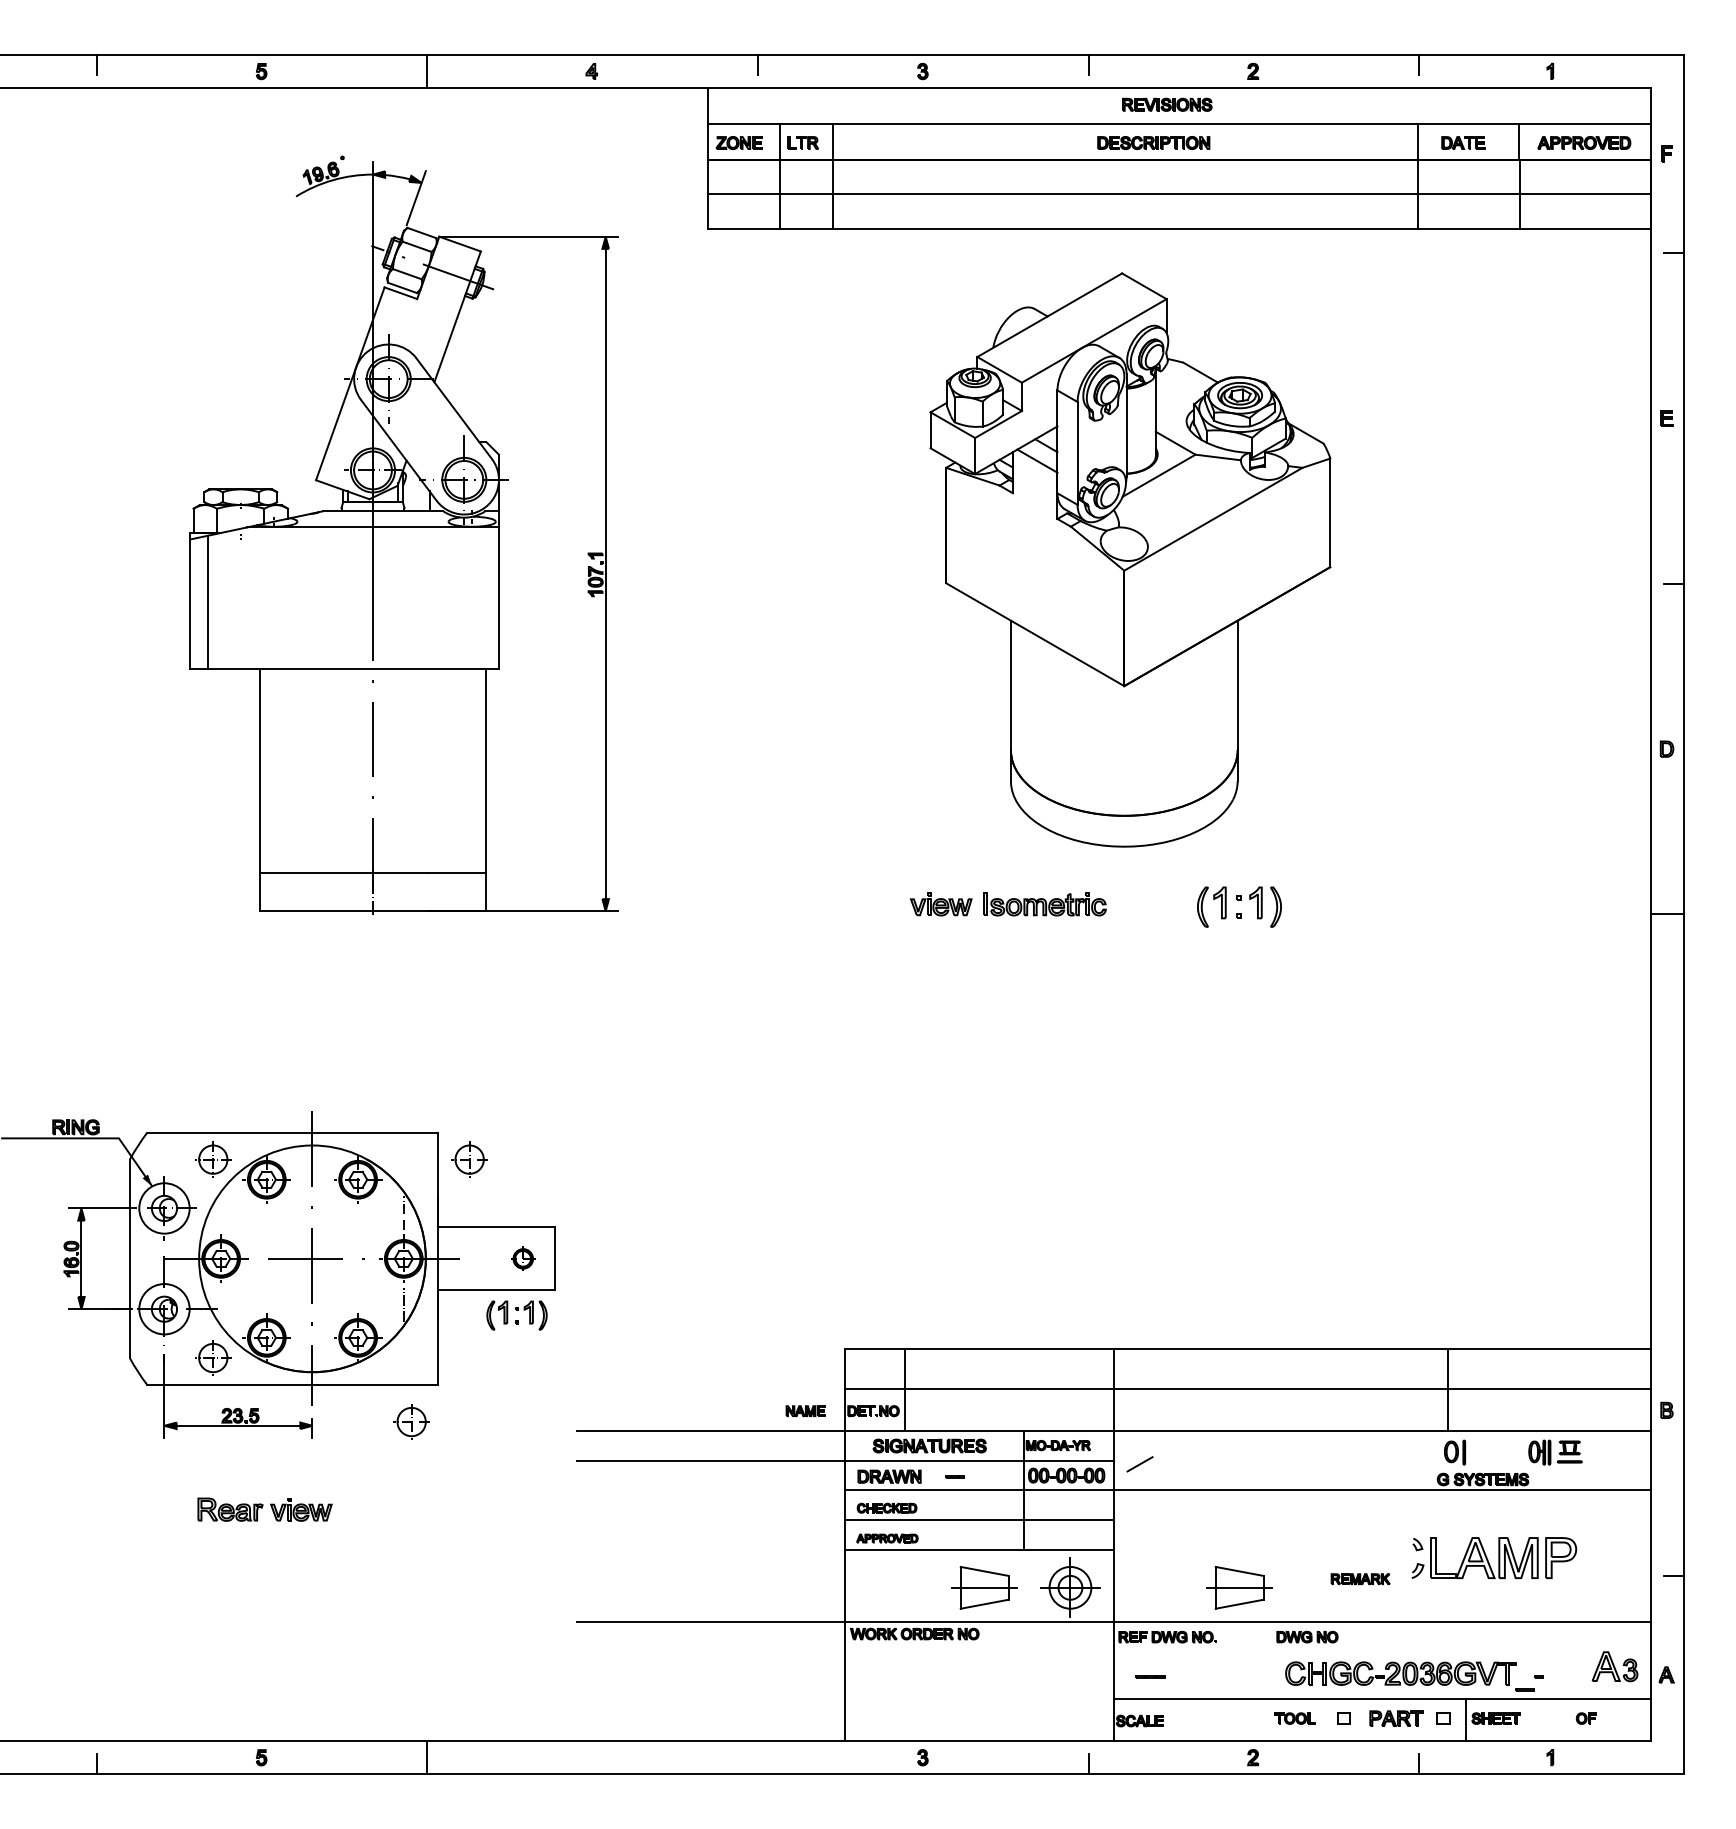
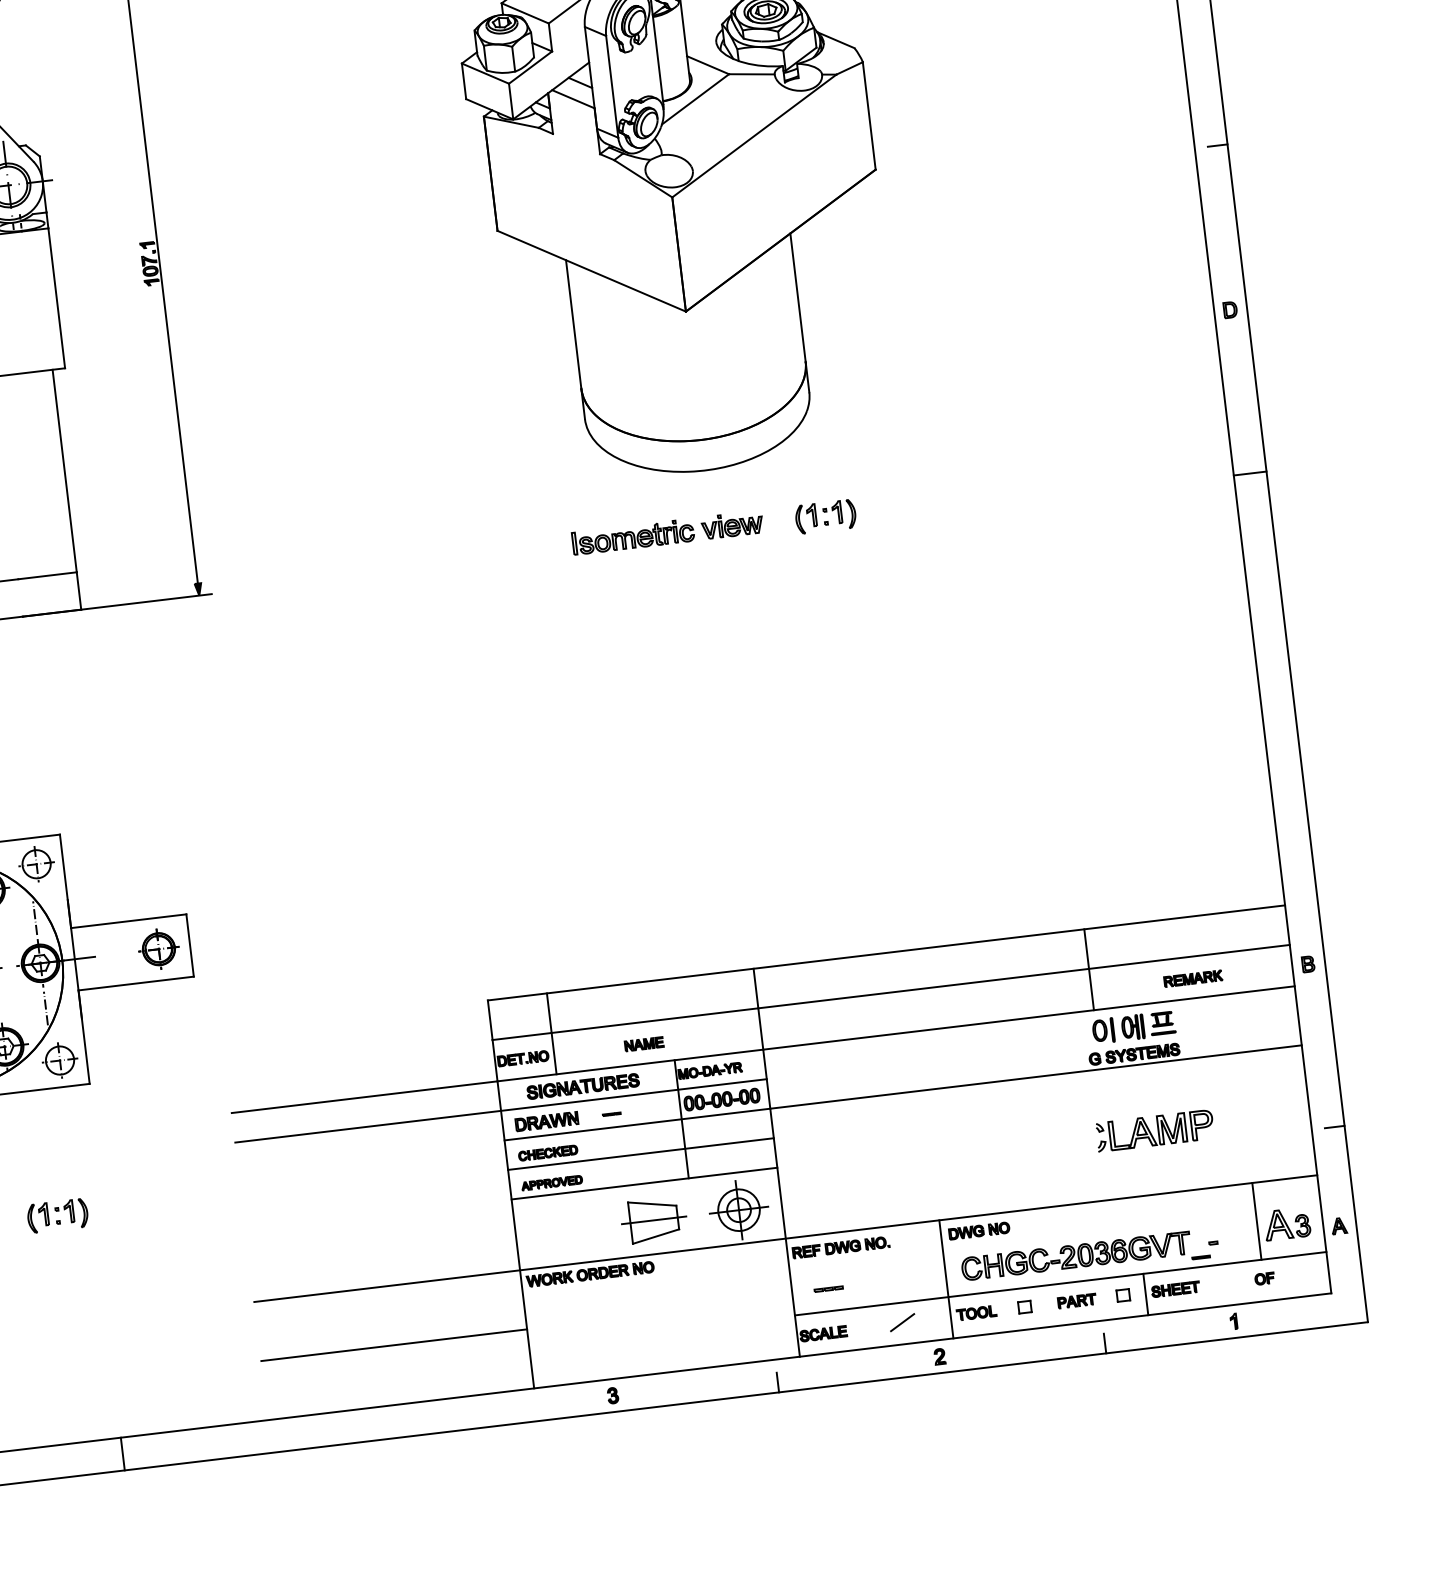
part: (940, 904) -> (731, 525), moved
part: (1238, 907) -> (825, 517), size x0.71
part: (469, 1159) -> (36, 864), moved
part: (522, 1258) -> (157, 948), size x1.67
part: (516, 1315) -> (57, 1215), moved
part: (805, 1411) -> (644, 1044), moved
part: (411, 1421) -> (59, 1060), moved
part: (1555, 1452) -> (1148, 1025), moved
line: (1139, 1464) -> (902, 1322), moved
part: (1494, 1558) -> (1155, 1131), size x0.71
part: (1360, 1579) -> (1193, 979), moved
part: (1239, 1587) -> (906, 1189), removed
line: (1585, 1660) -> (1257, 1221), added
line: (710, 1681) -> (393, 1345), added
line: (1268, 1681) -> (946, 1279), added
part: (1395, 1718) -> (1076, 1301), size x0.71

